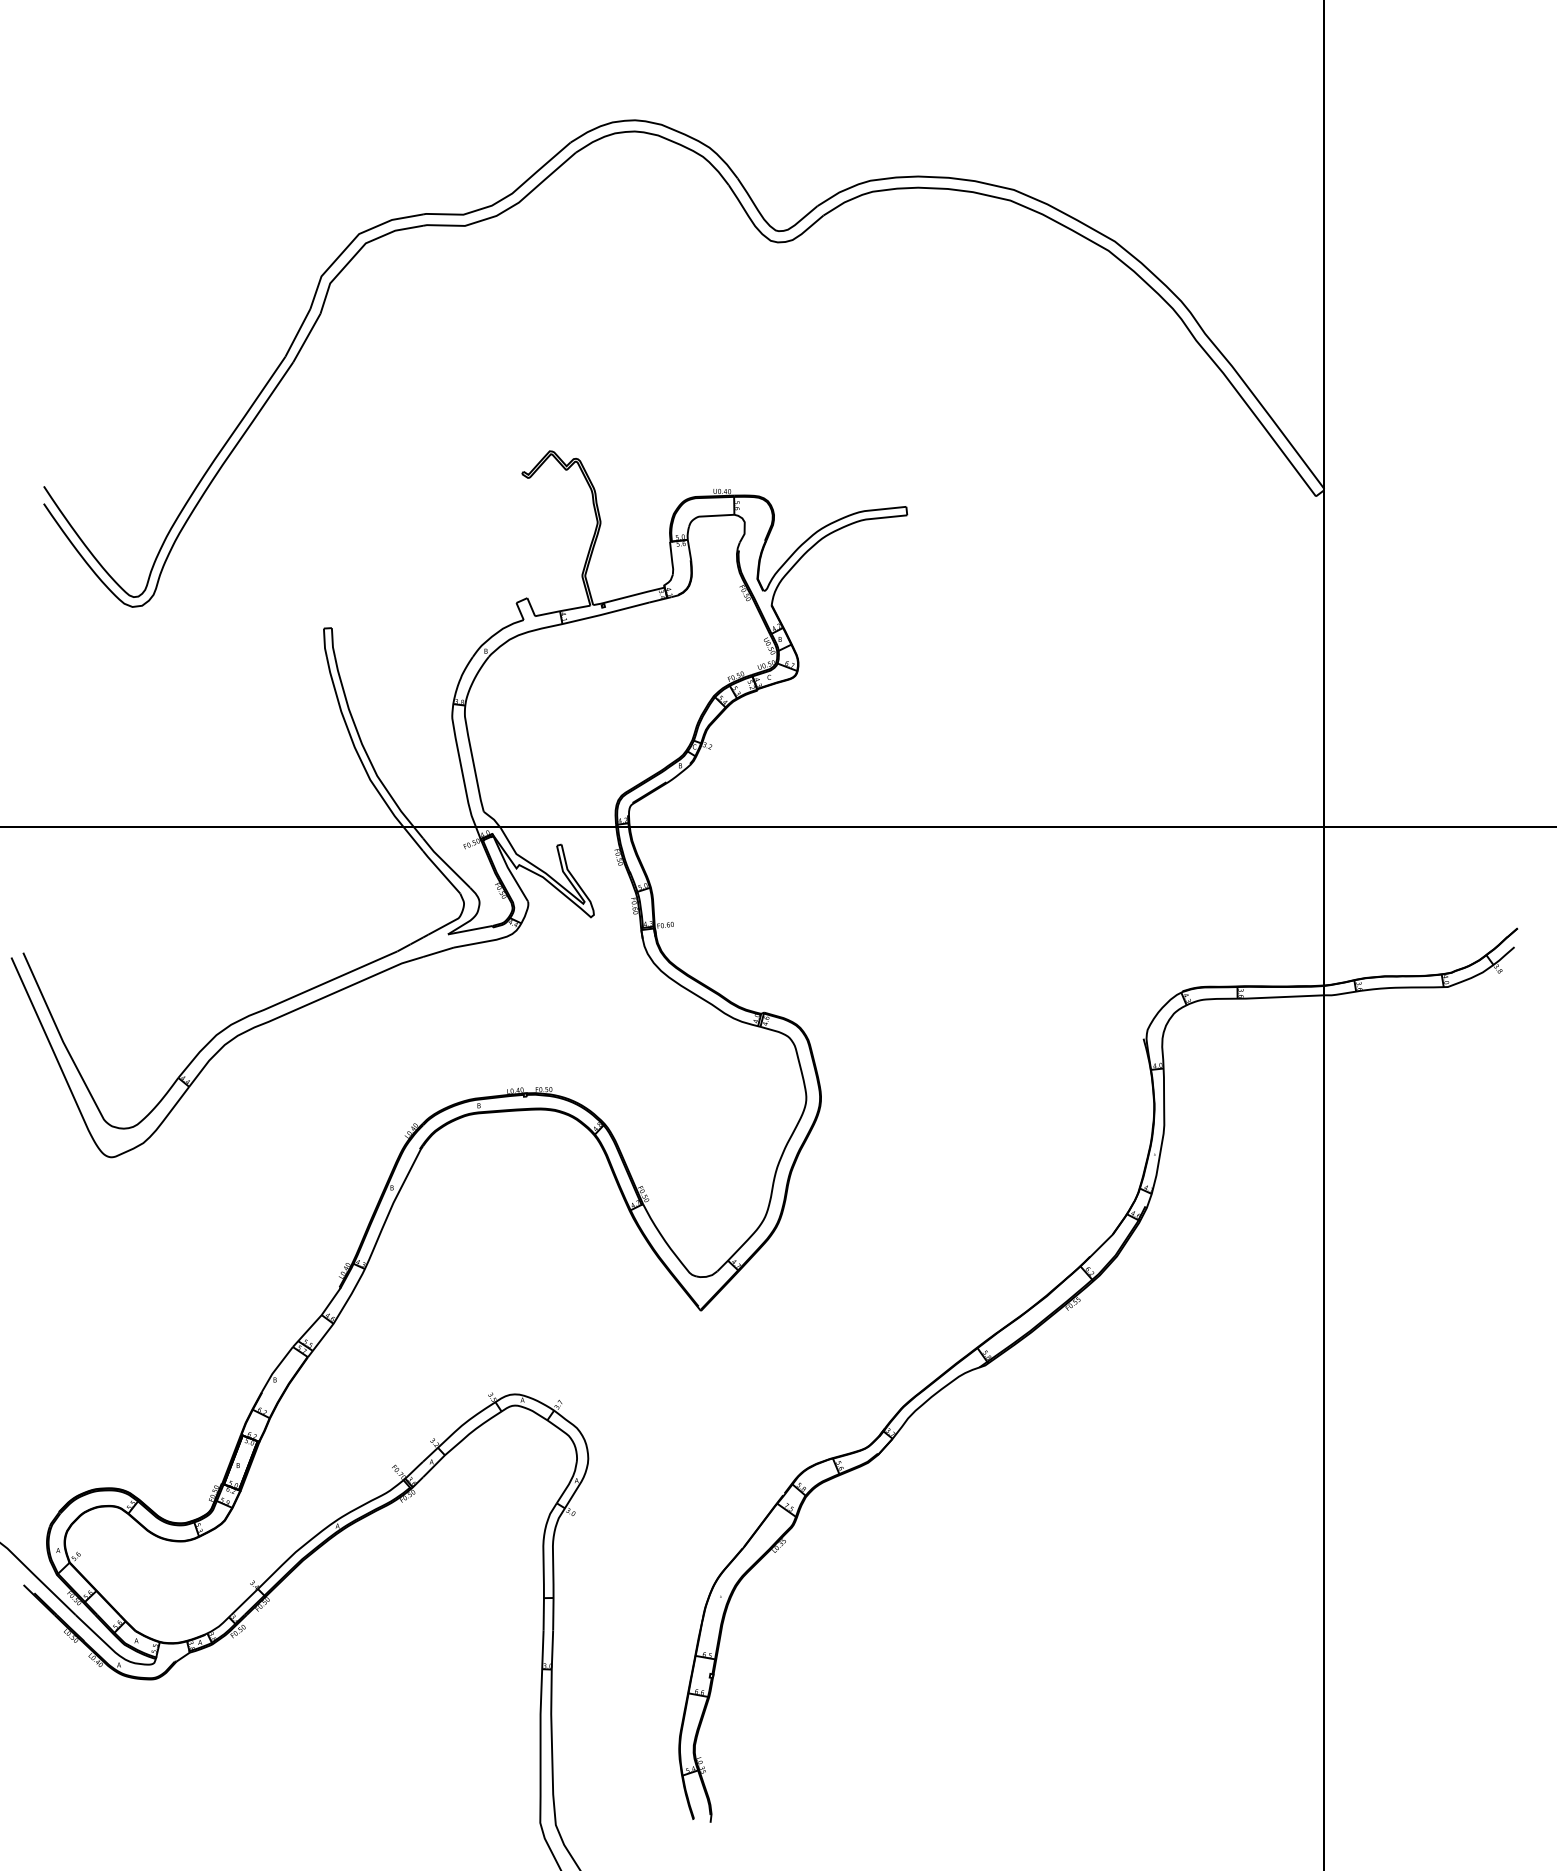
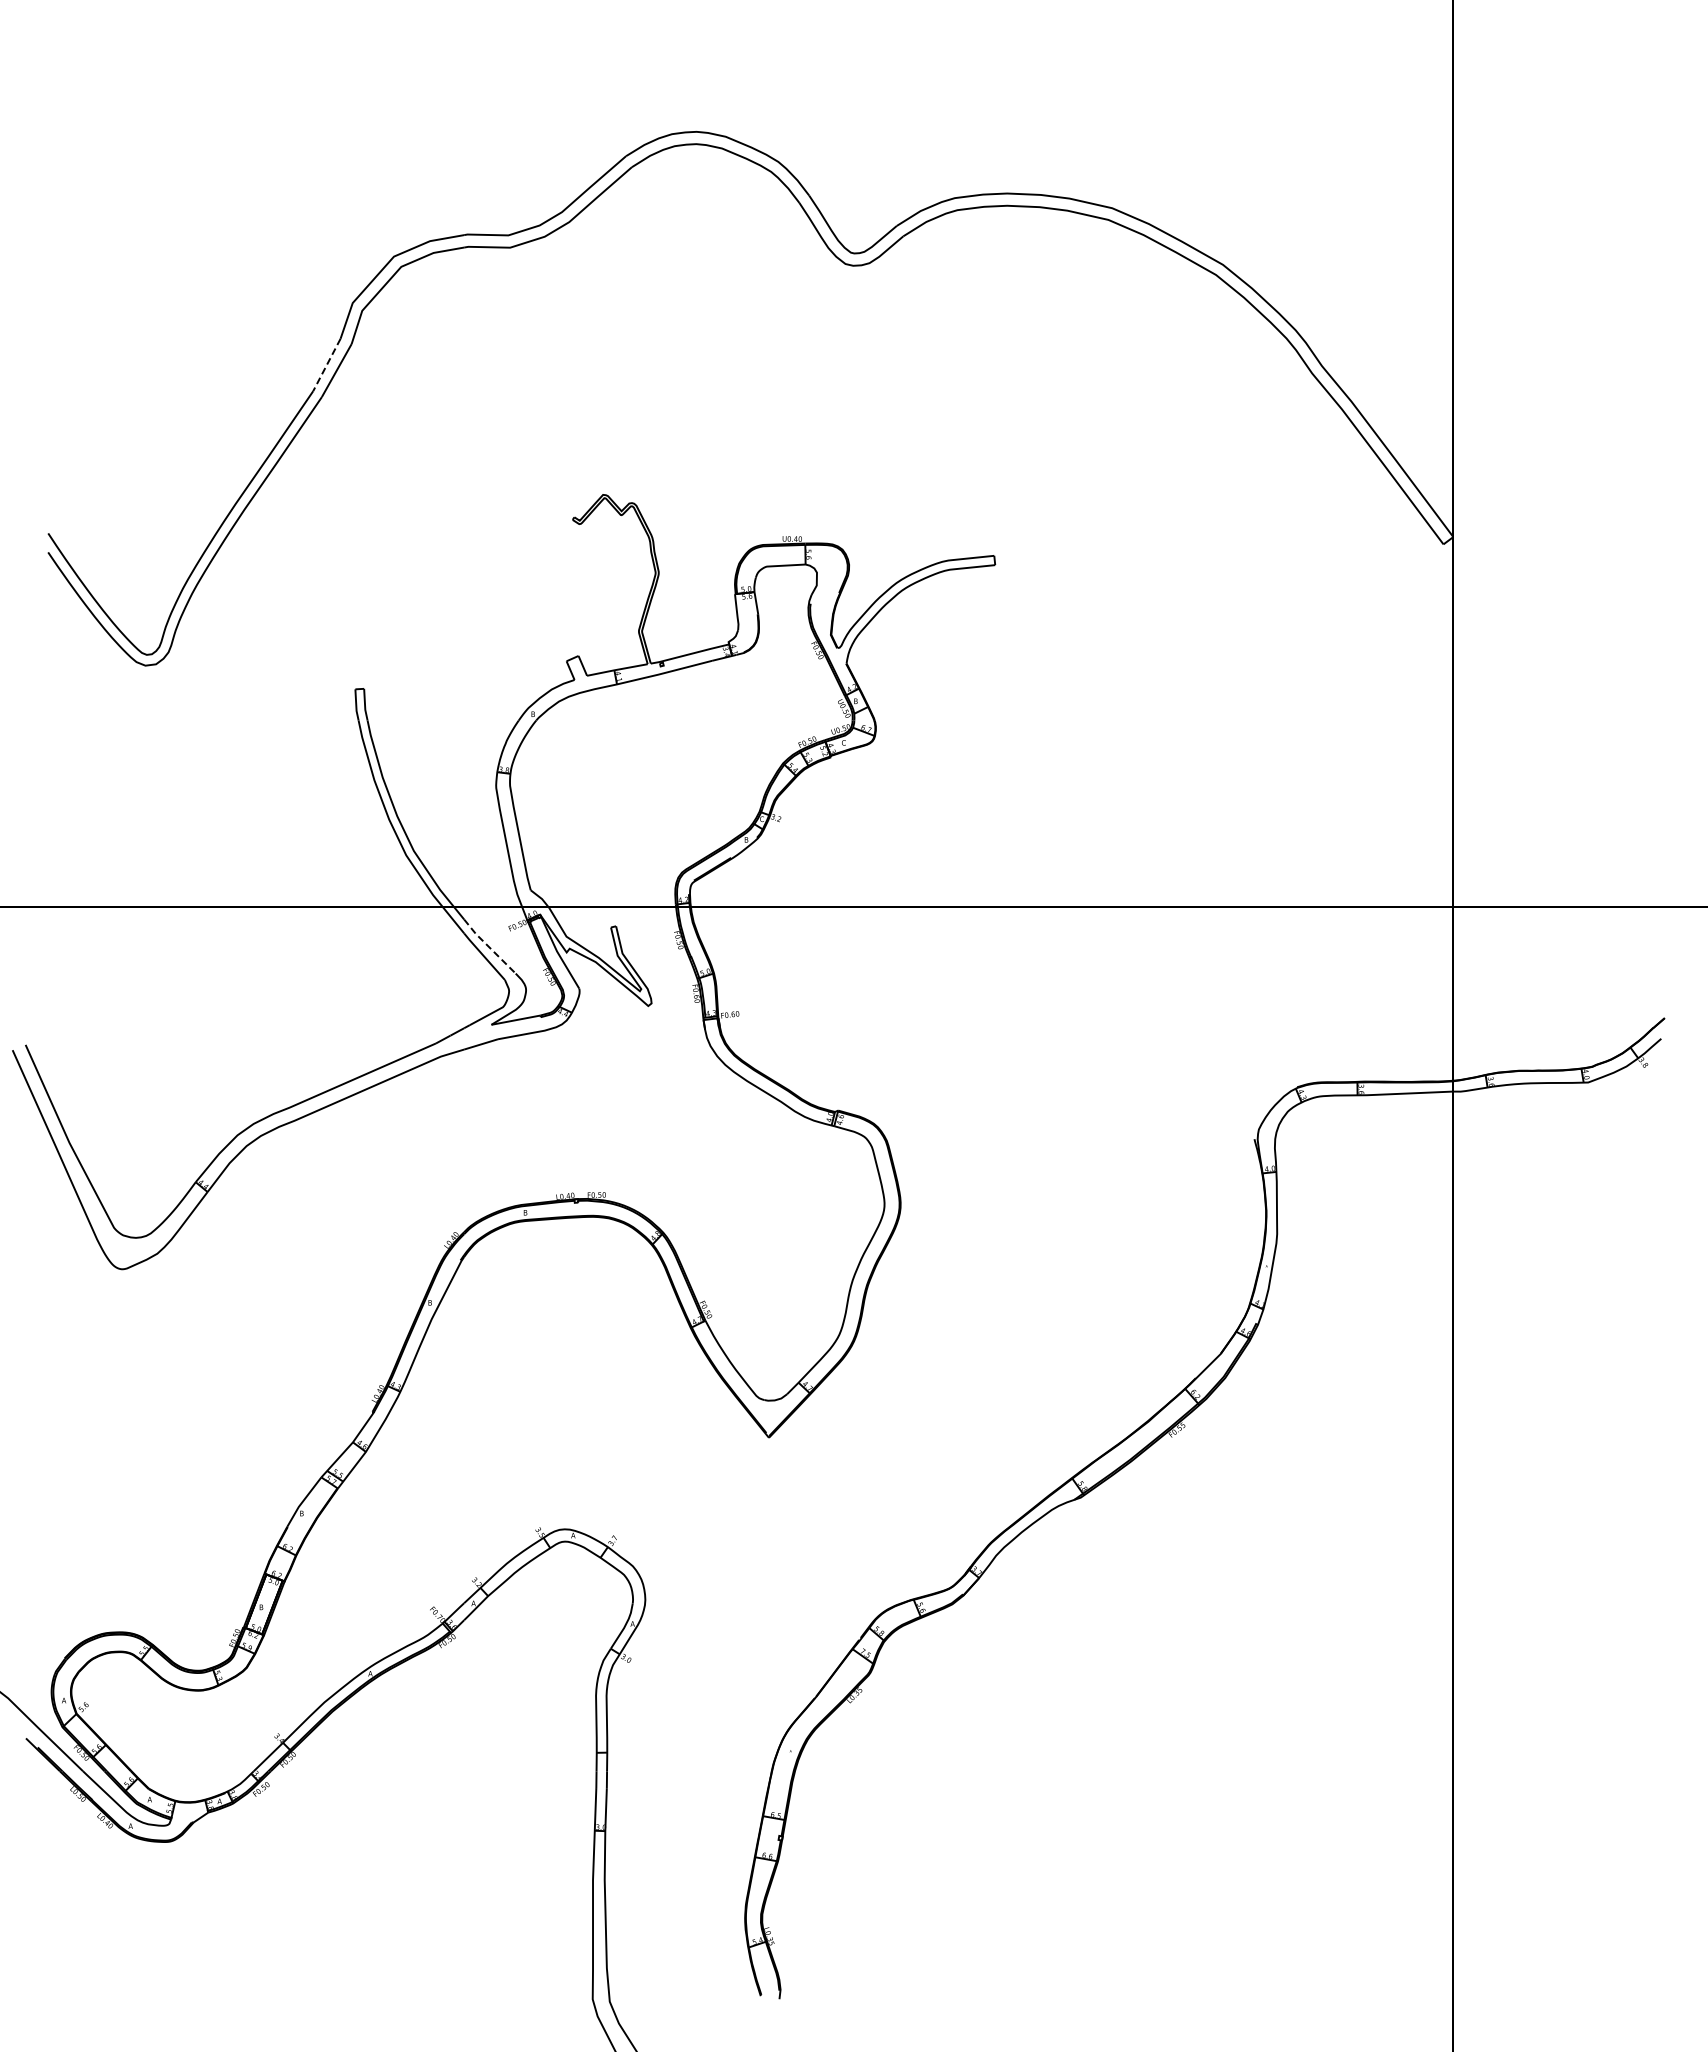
line: (297, 333) -> (326, 365), solid -> dashed
line: (446, 863) -> (489, 947), solid -> dashed

